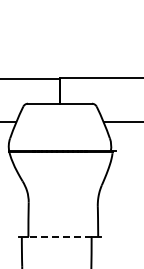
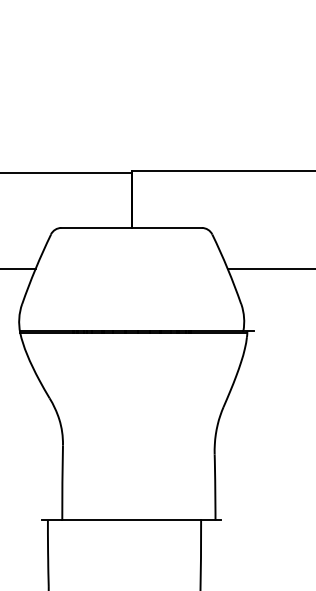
line: (60, 236) -> (132, 519), dashed -> solid

